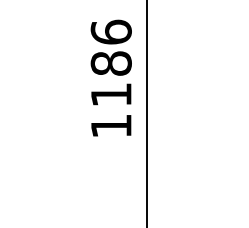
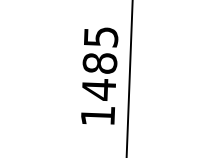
text: (110, 63) -> (99, 63), 1186 -> 1485

